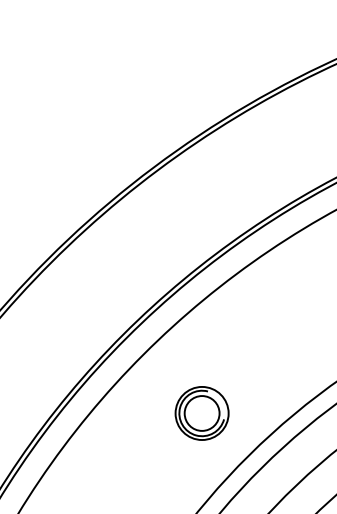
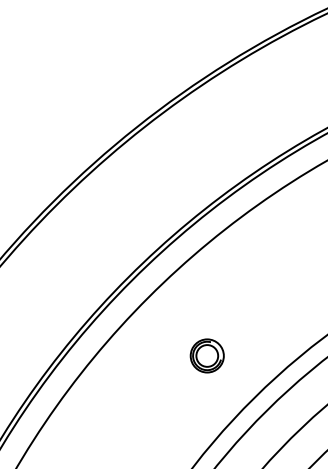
part: (201, 412) -> (206, 355), size x0.62

